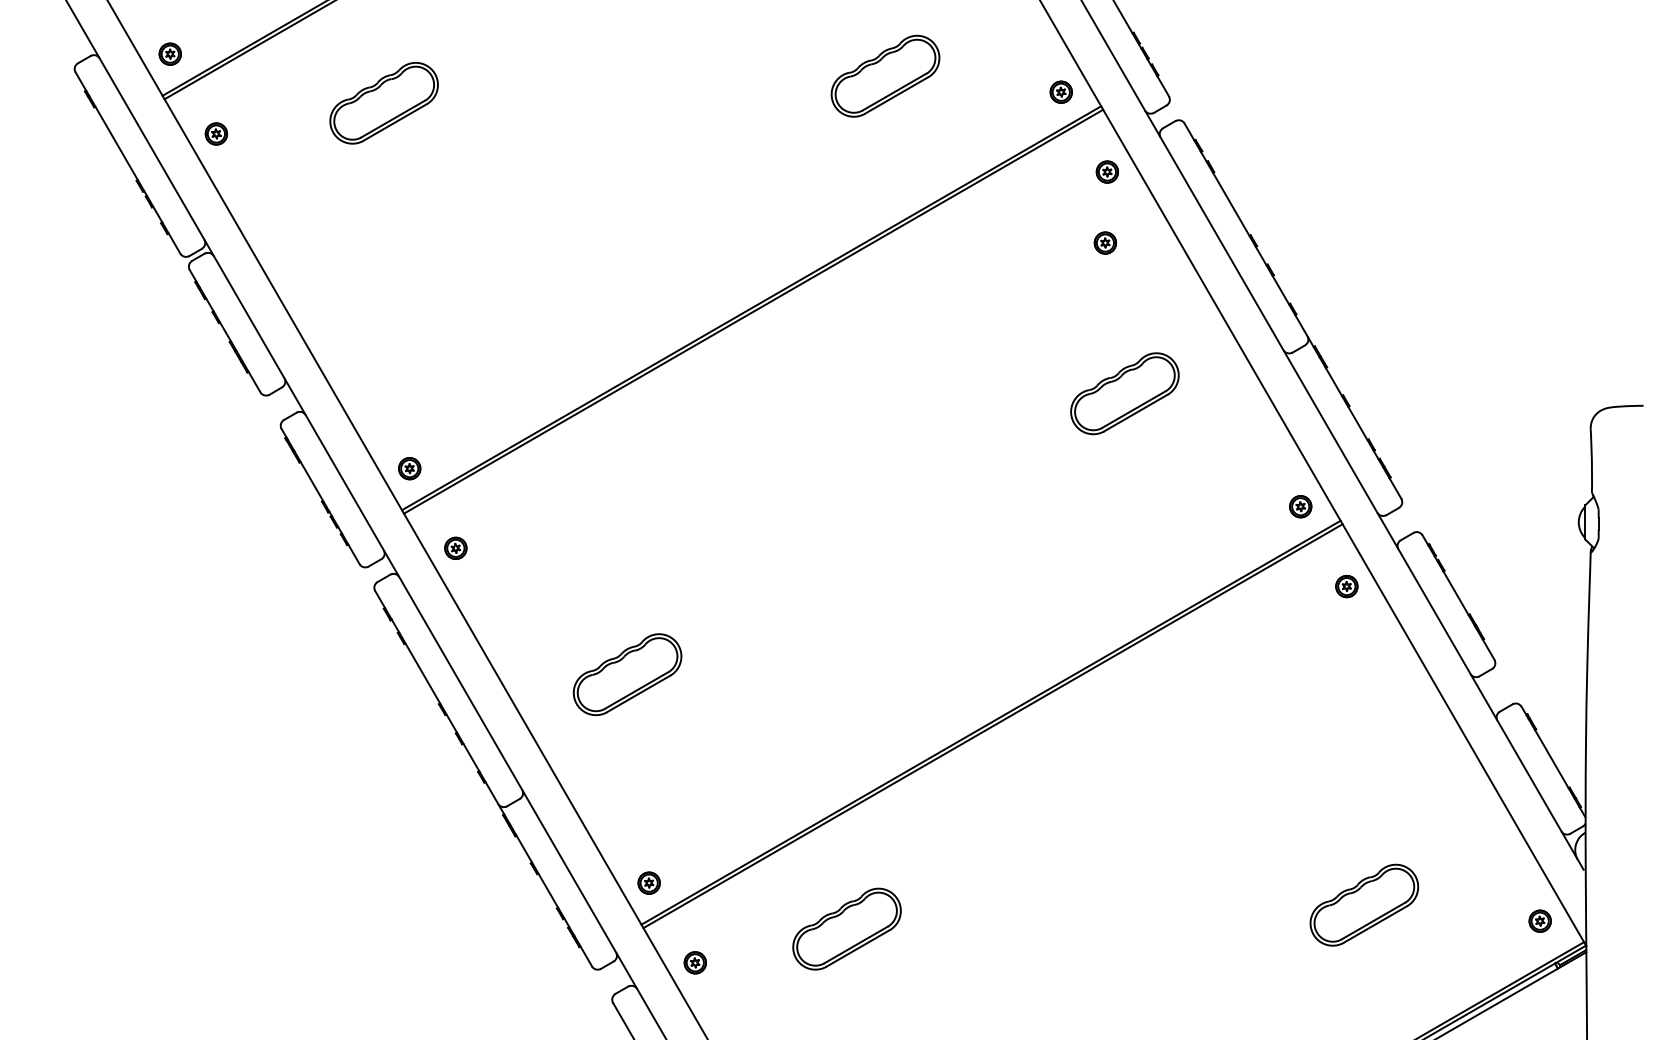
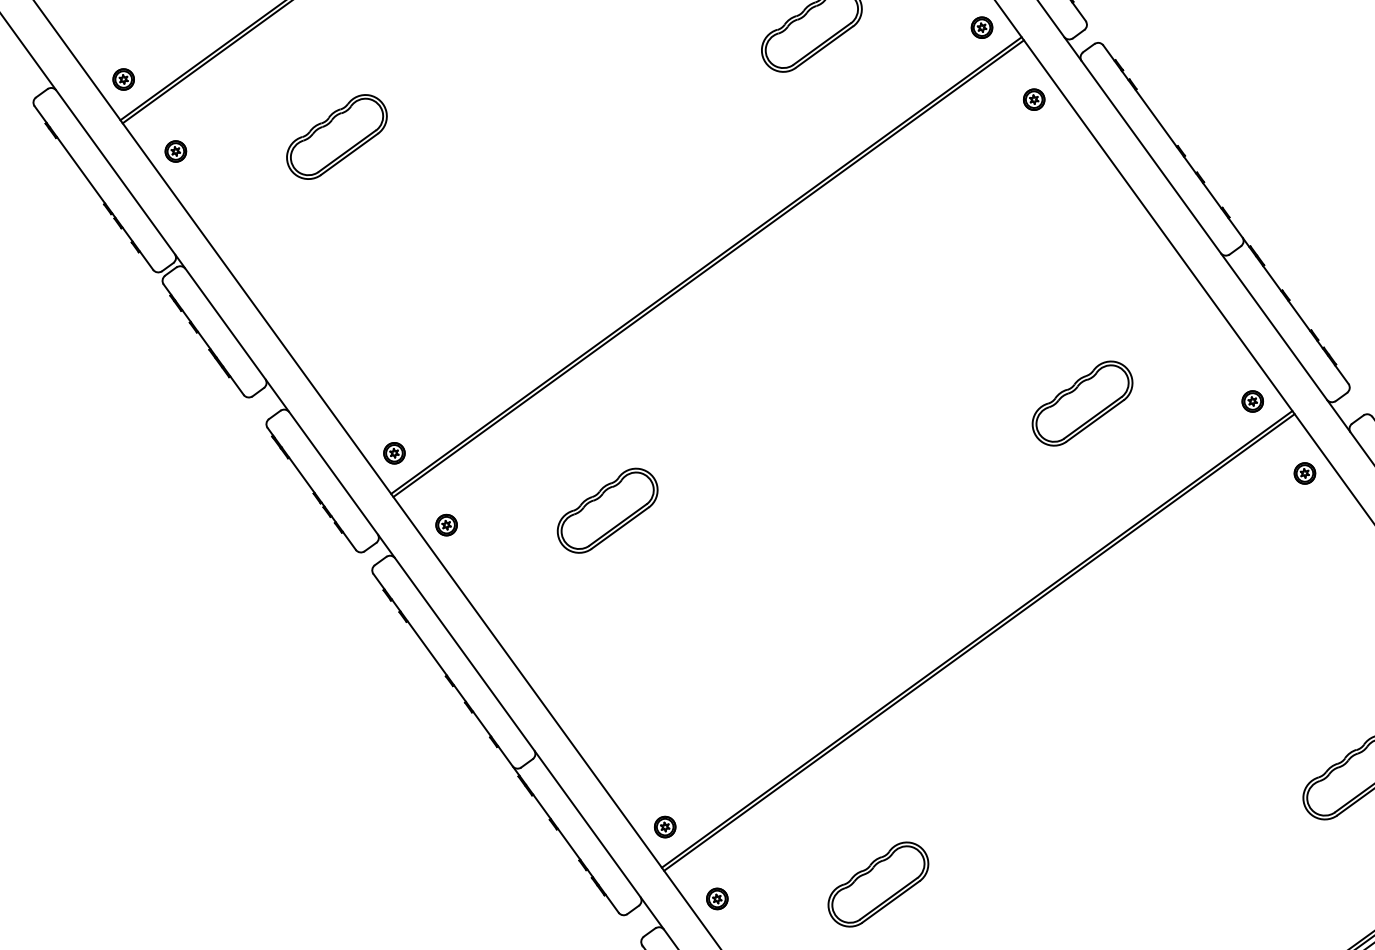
part: (383, 103) -> (336, 137), moved
part: (1104, 242) -> (1038, 167), removed
part: (1124, 393) -> (1082, 403), moved
part: (627, 674) -> (607, 510), moved
part: (846, 928) -> (877, 883), moved

